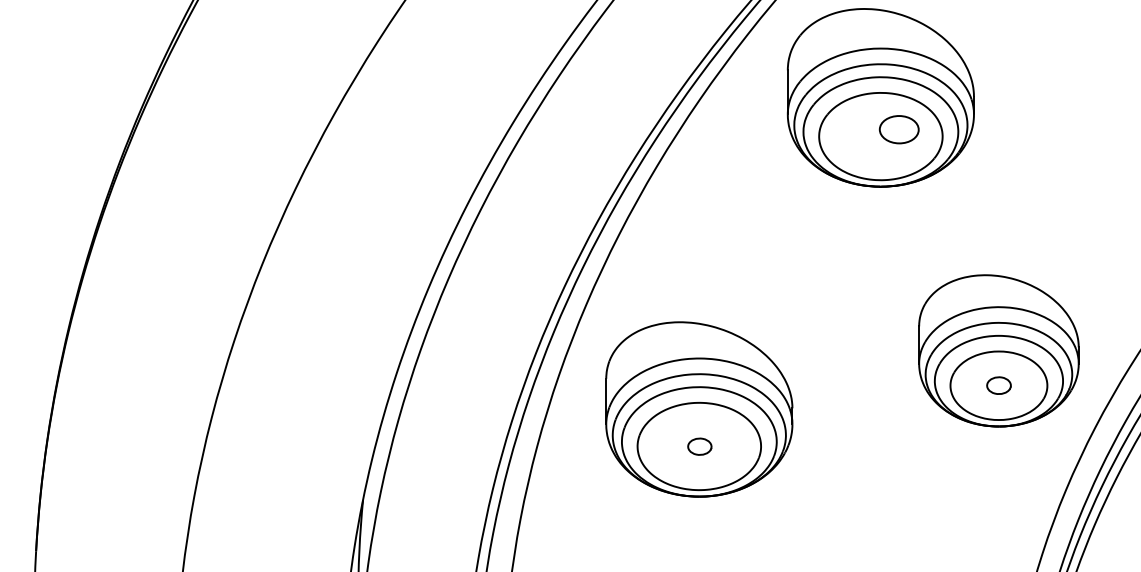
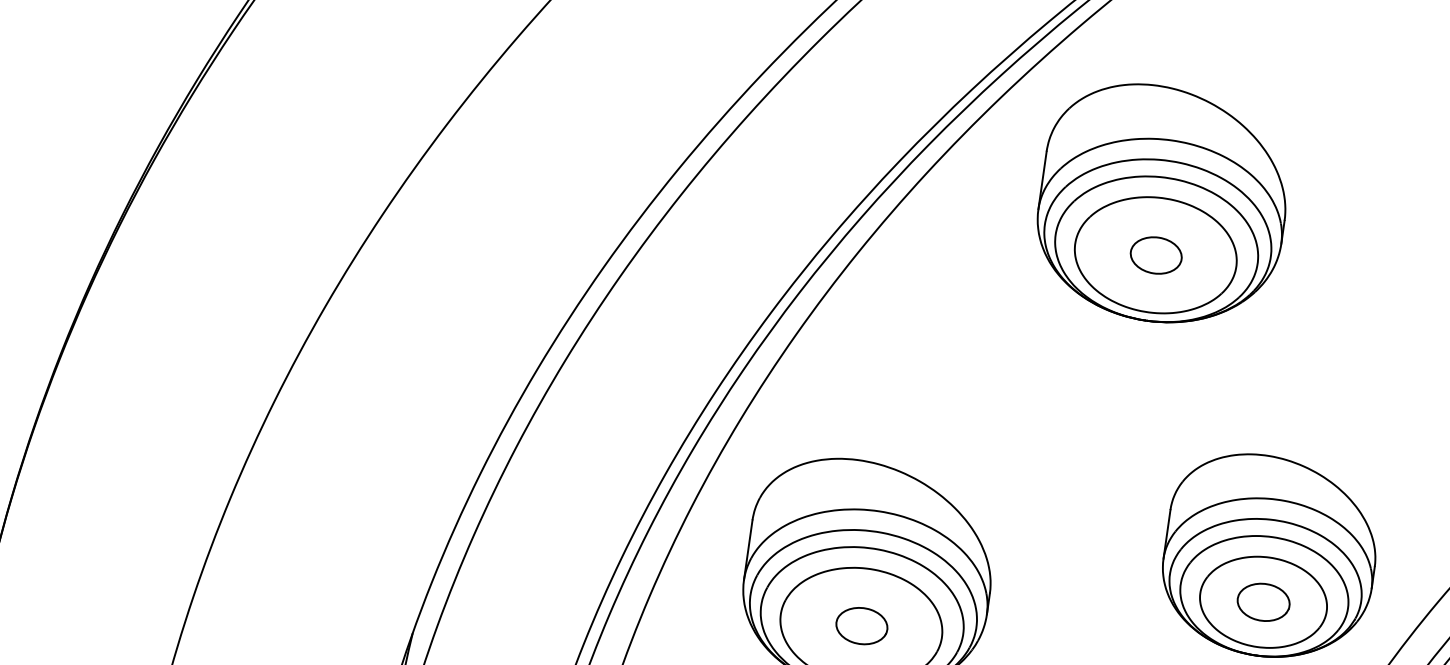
part: (898, 129) -> (1155, 255), moved
part: (998, 385) -> (1263, 601), size x1.67
part: (699, 446) -> (861, 625), size x1.67

